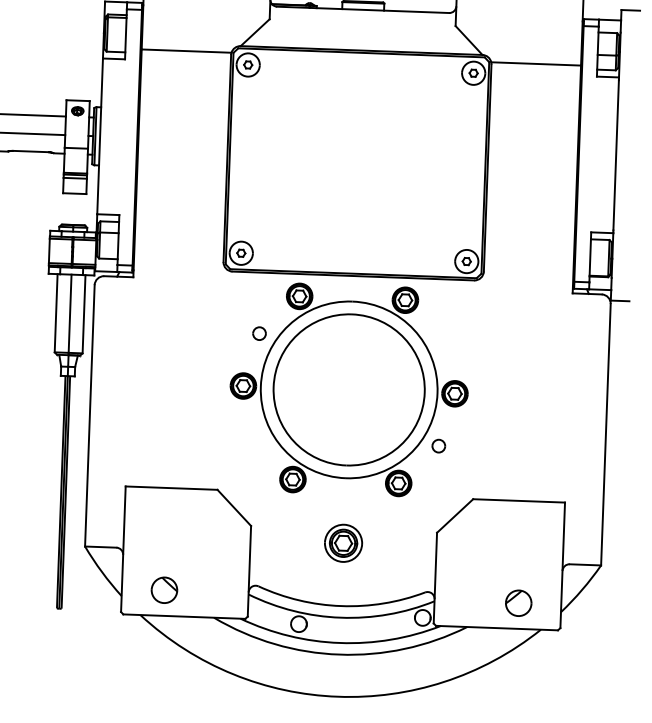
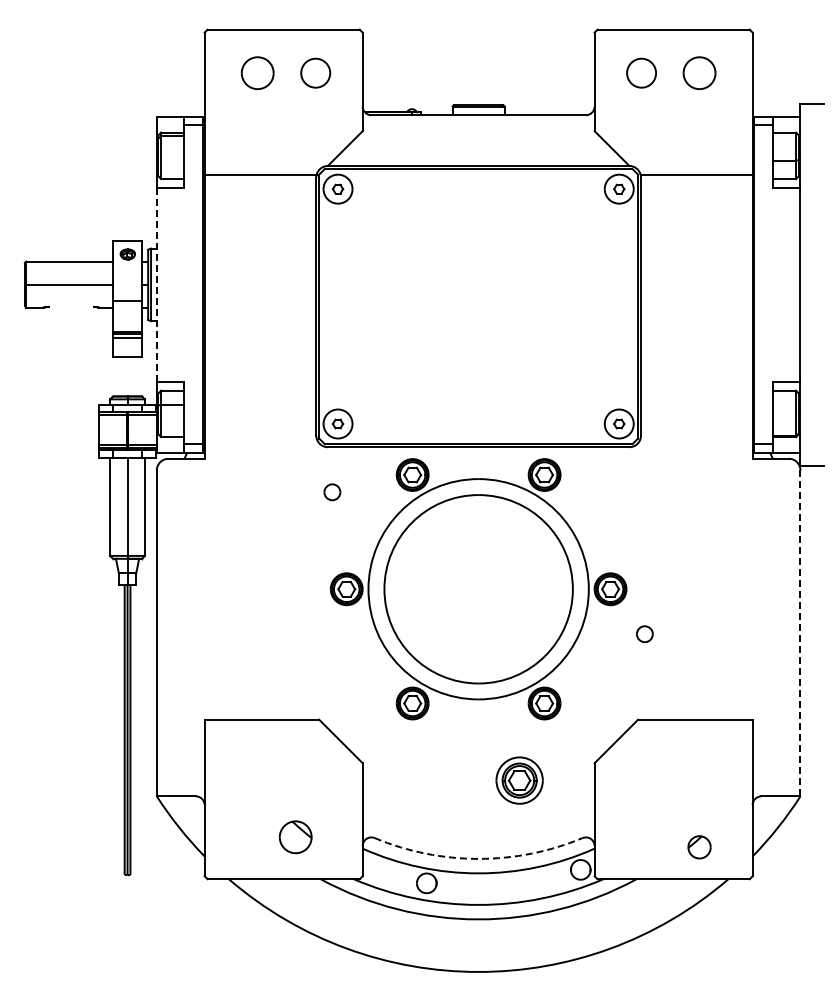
line: (99, 136) -> (156, 285), solid -> dashed
line: (31, 151) -> (71, 306), removed
part: (259, 333) -> (332, 492), moved
line: (605, 434) -> (800, 633), solid -> dashed
part: (438, 446) -> (644, 634), moved
part: (343, 543) -> (519, 780), moved
part: (164, 590) -> (295, 837), moved
part: (518, 603) -> (699, 847), size x0.7
arc: (341, 605) -> (478, 858), solid -> dashed

